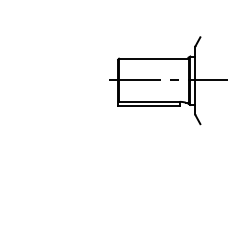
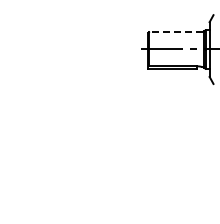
line: (152, 59) -> (175, 32), solid -> dashed

